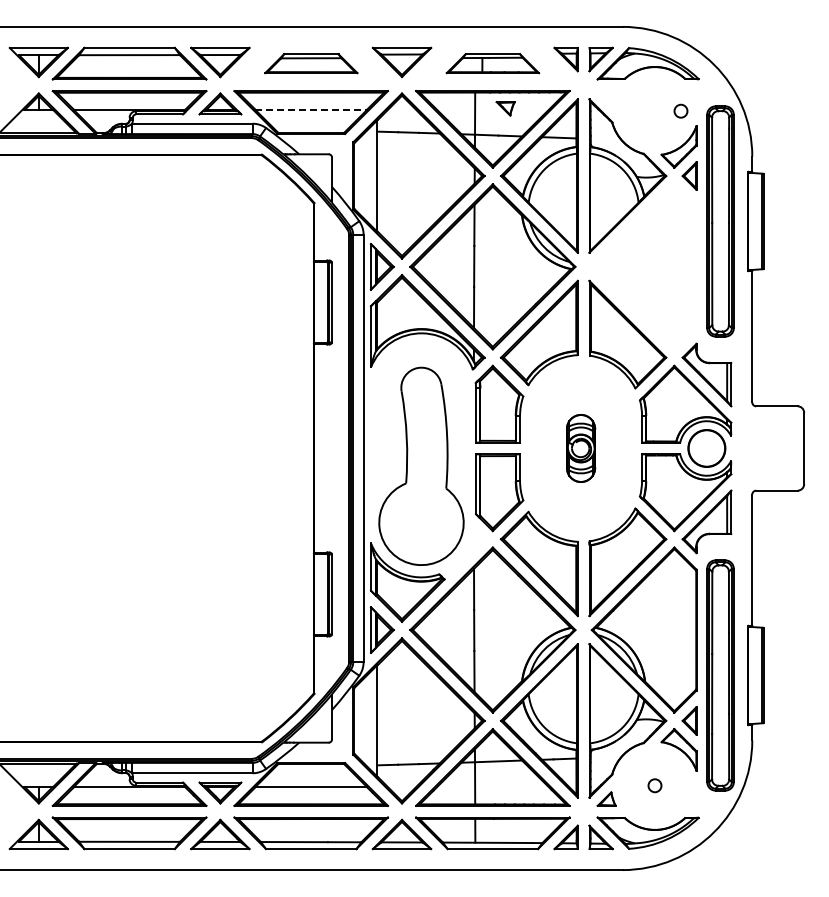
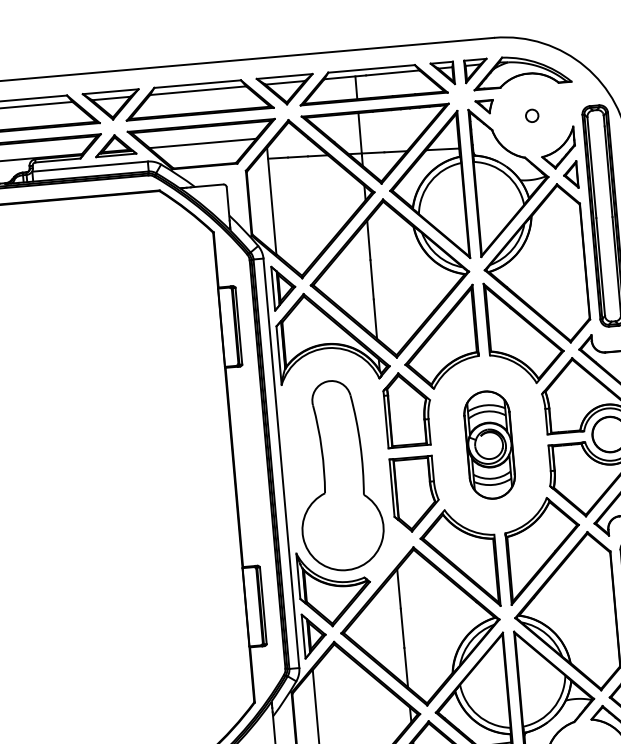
part: (311, 63) -> (199, 98), size x1.67
part: (492, 63) -> (372, 83), size x1.67
part: (505, 108) -> (484, 106), moved
line: (311, 109) -> (203, 143), dashed -> solid
circle: (680, 110) -> (531, 115), moved
part: (643, 266) -> (534, 265), added
part: (580, 448) -> (489, 445), size x1.67

